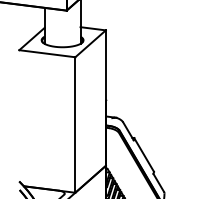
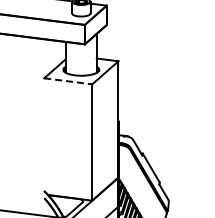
line: (47, 53) -> (68, 81), solid -> dashed

